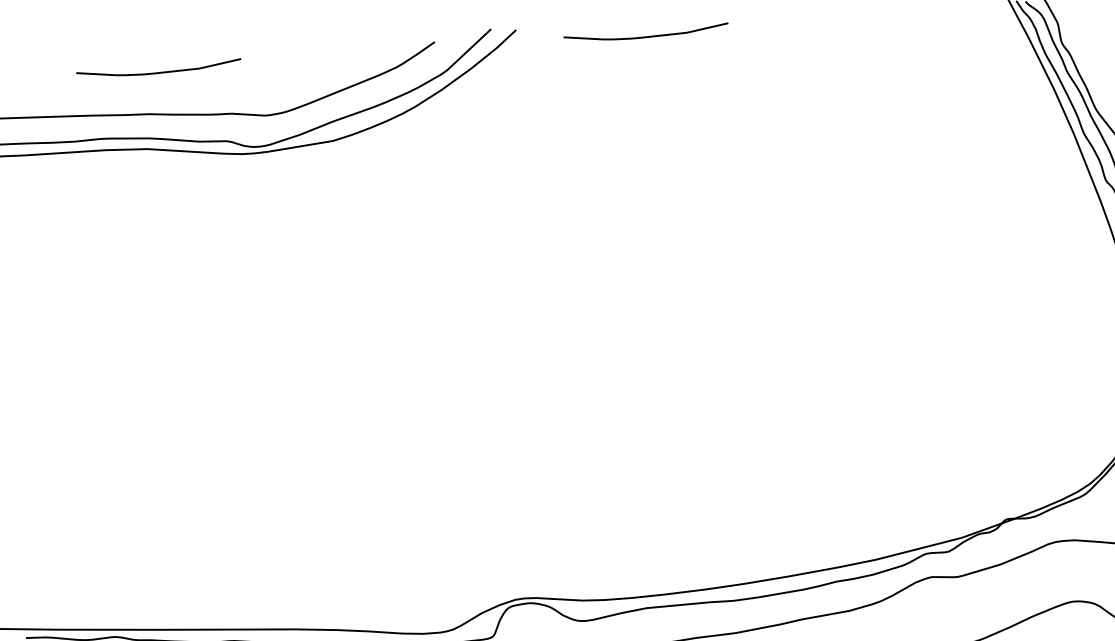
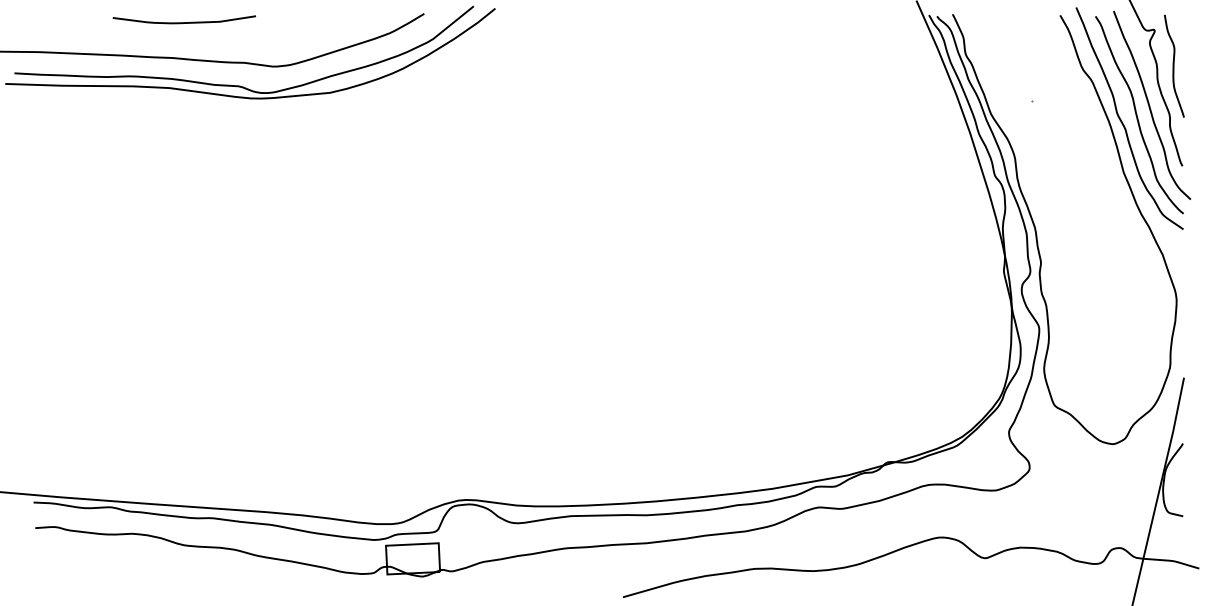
curve: (646, 36) -> (607, 22), removed

